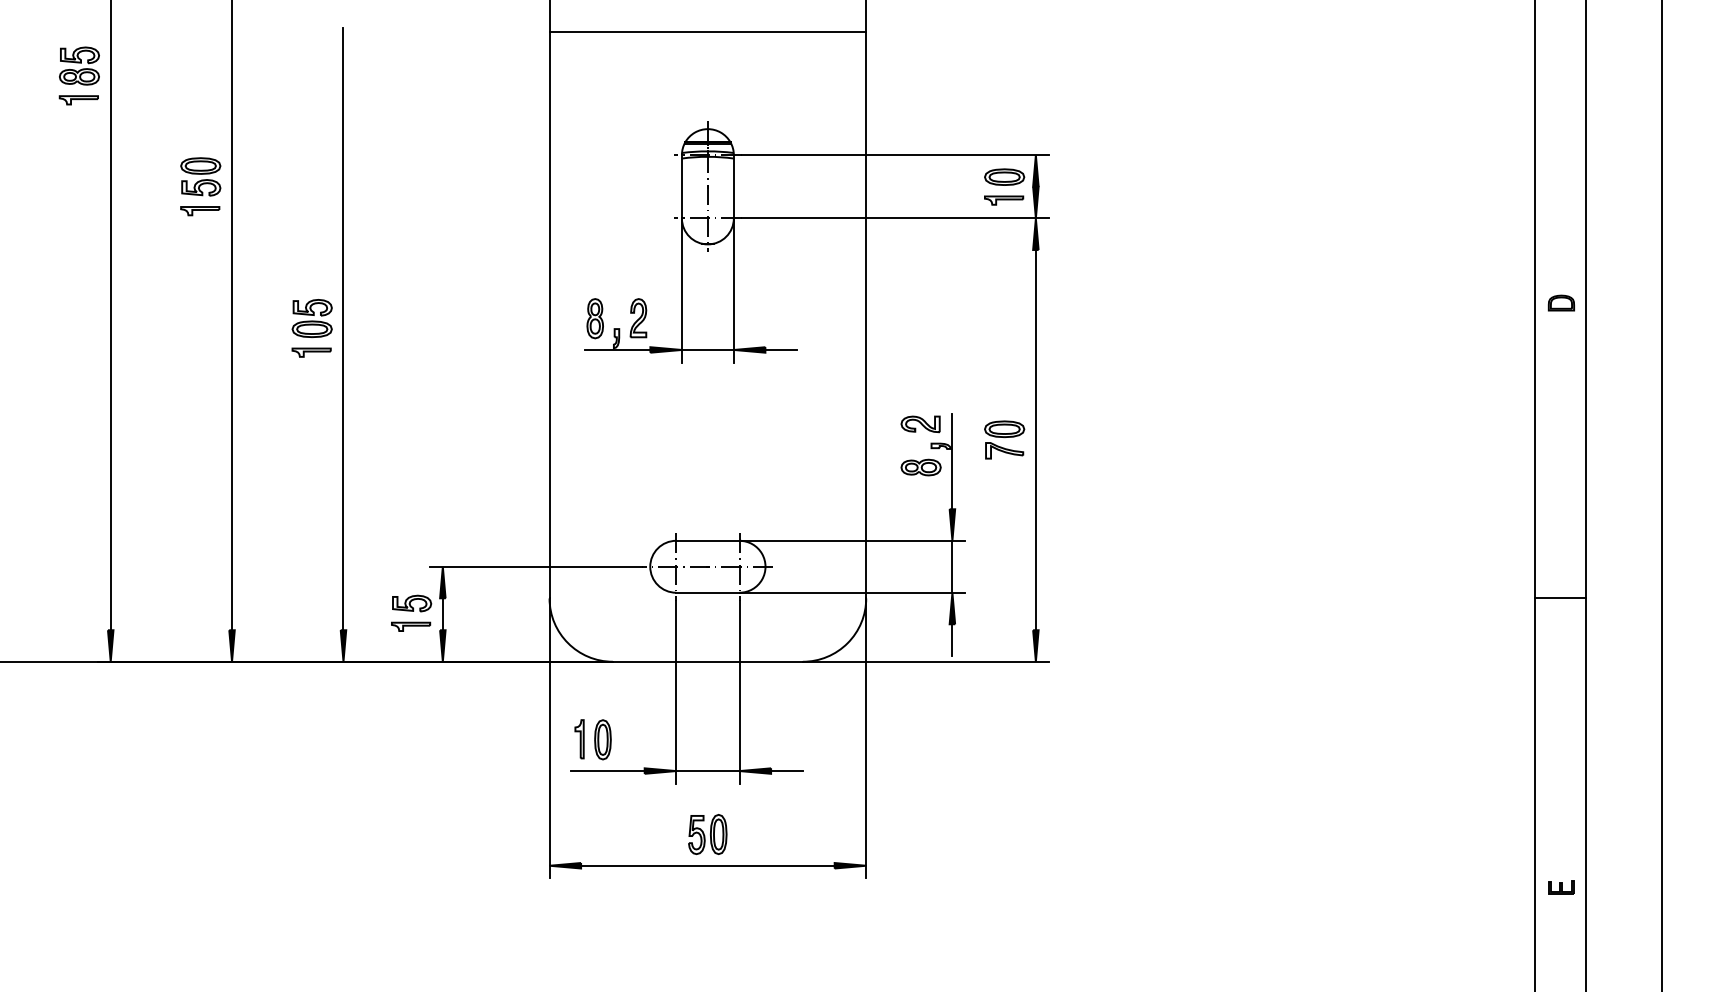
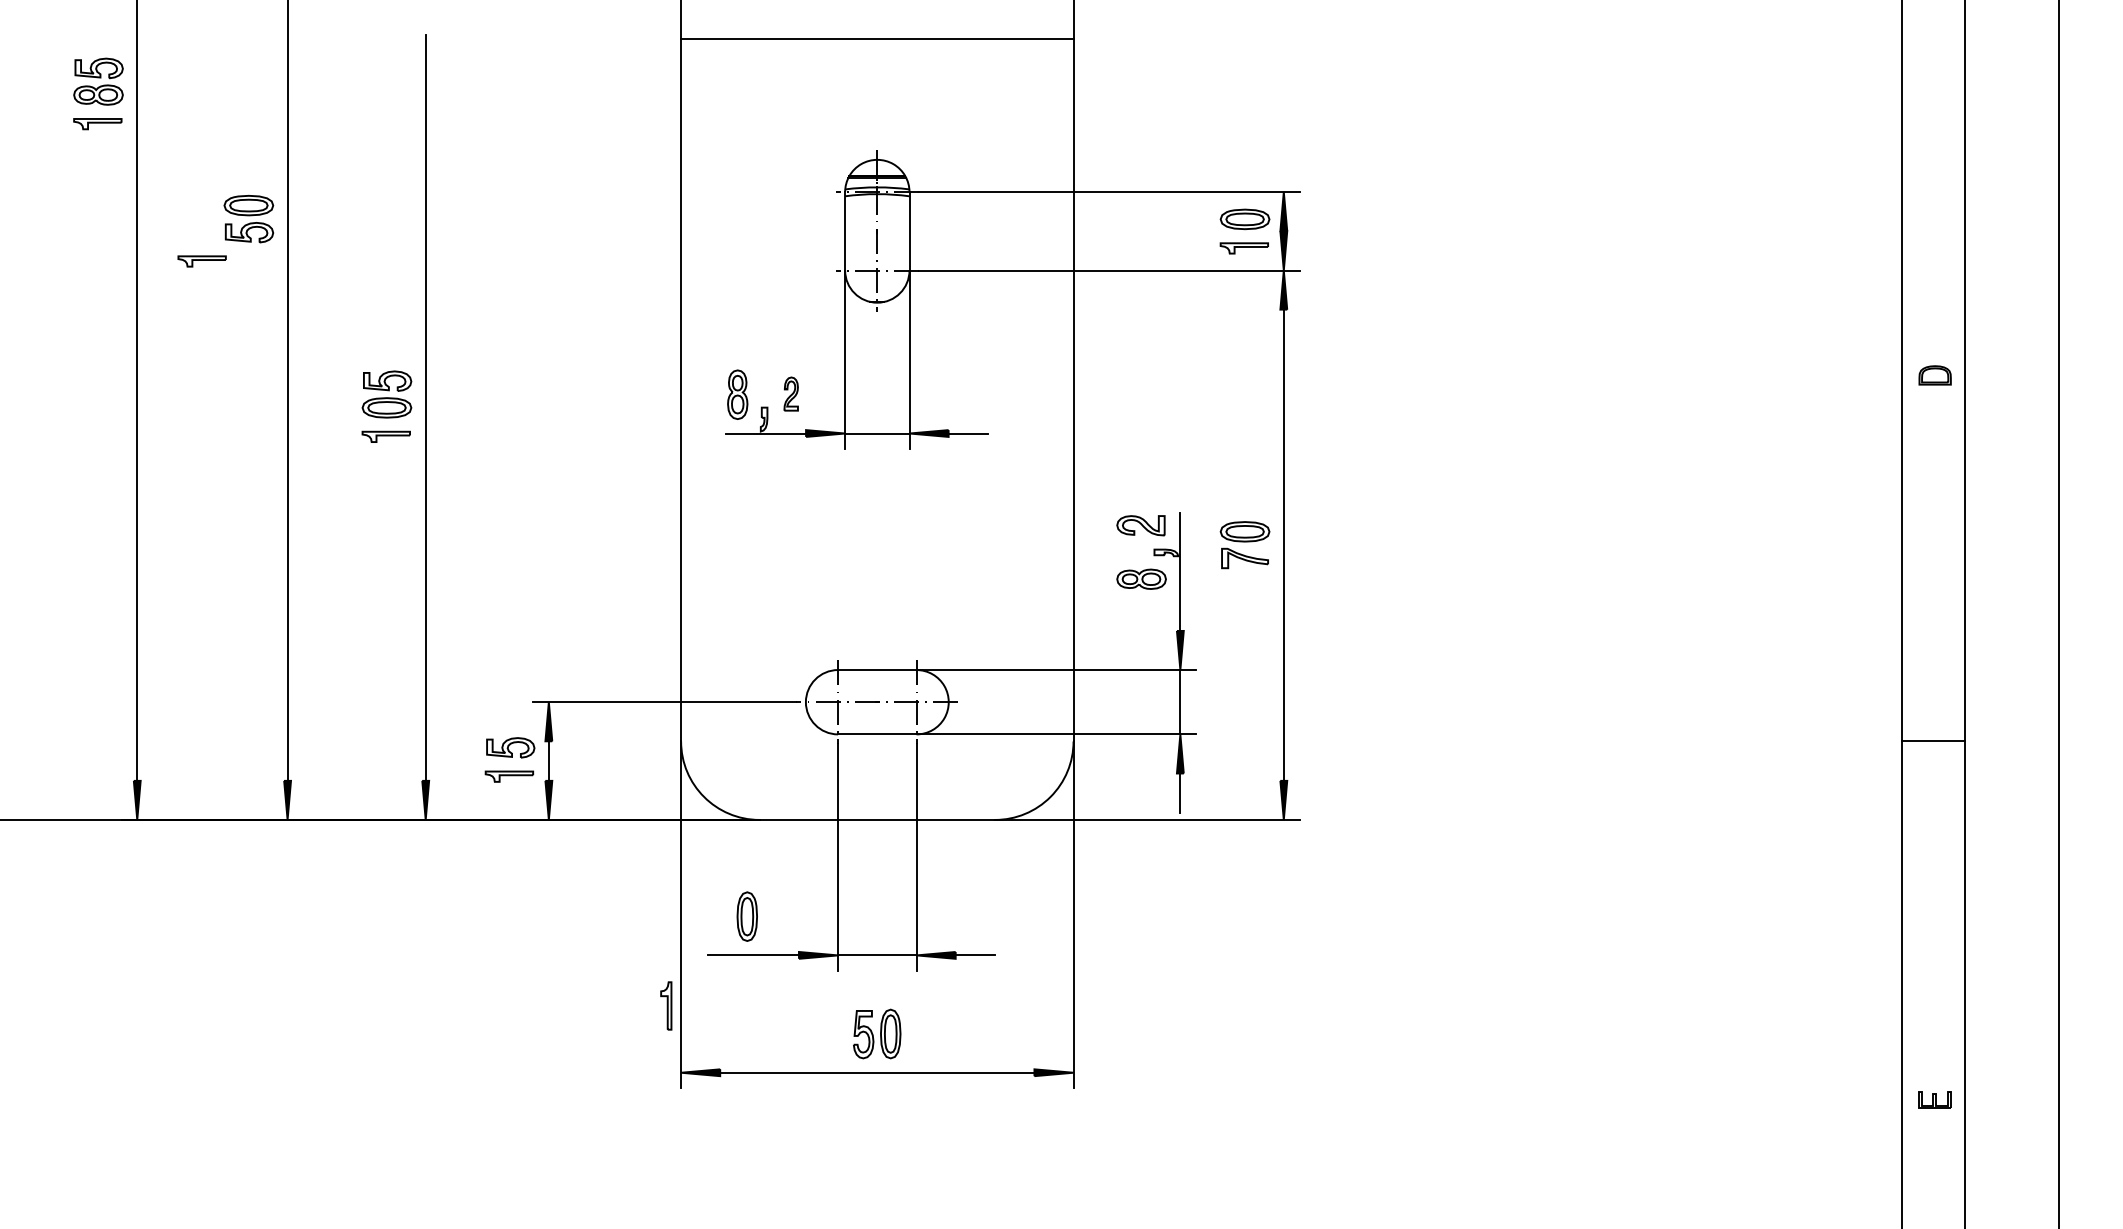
part: (199, 211) -> (201, 261), moved
part: (637, 317) -> (790, 393), size x0.7
part: (579, 738) -> (666, 1005), moved

